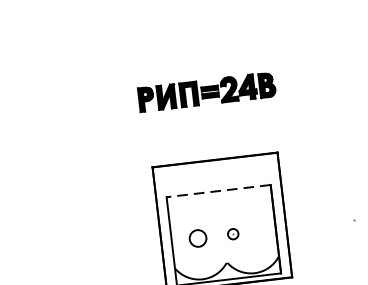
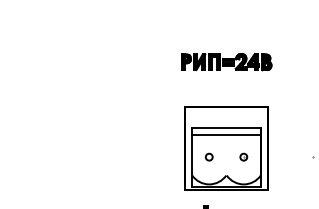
line: (218, 190) -> (226, 127), dashed -> solid
line: (219, 201) -> (226, 134), added
part: (232, 233) -> (243, 156), moved
circle: (196, 237) -> (208, 156), size x0.62

